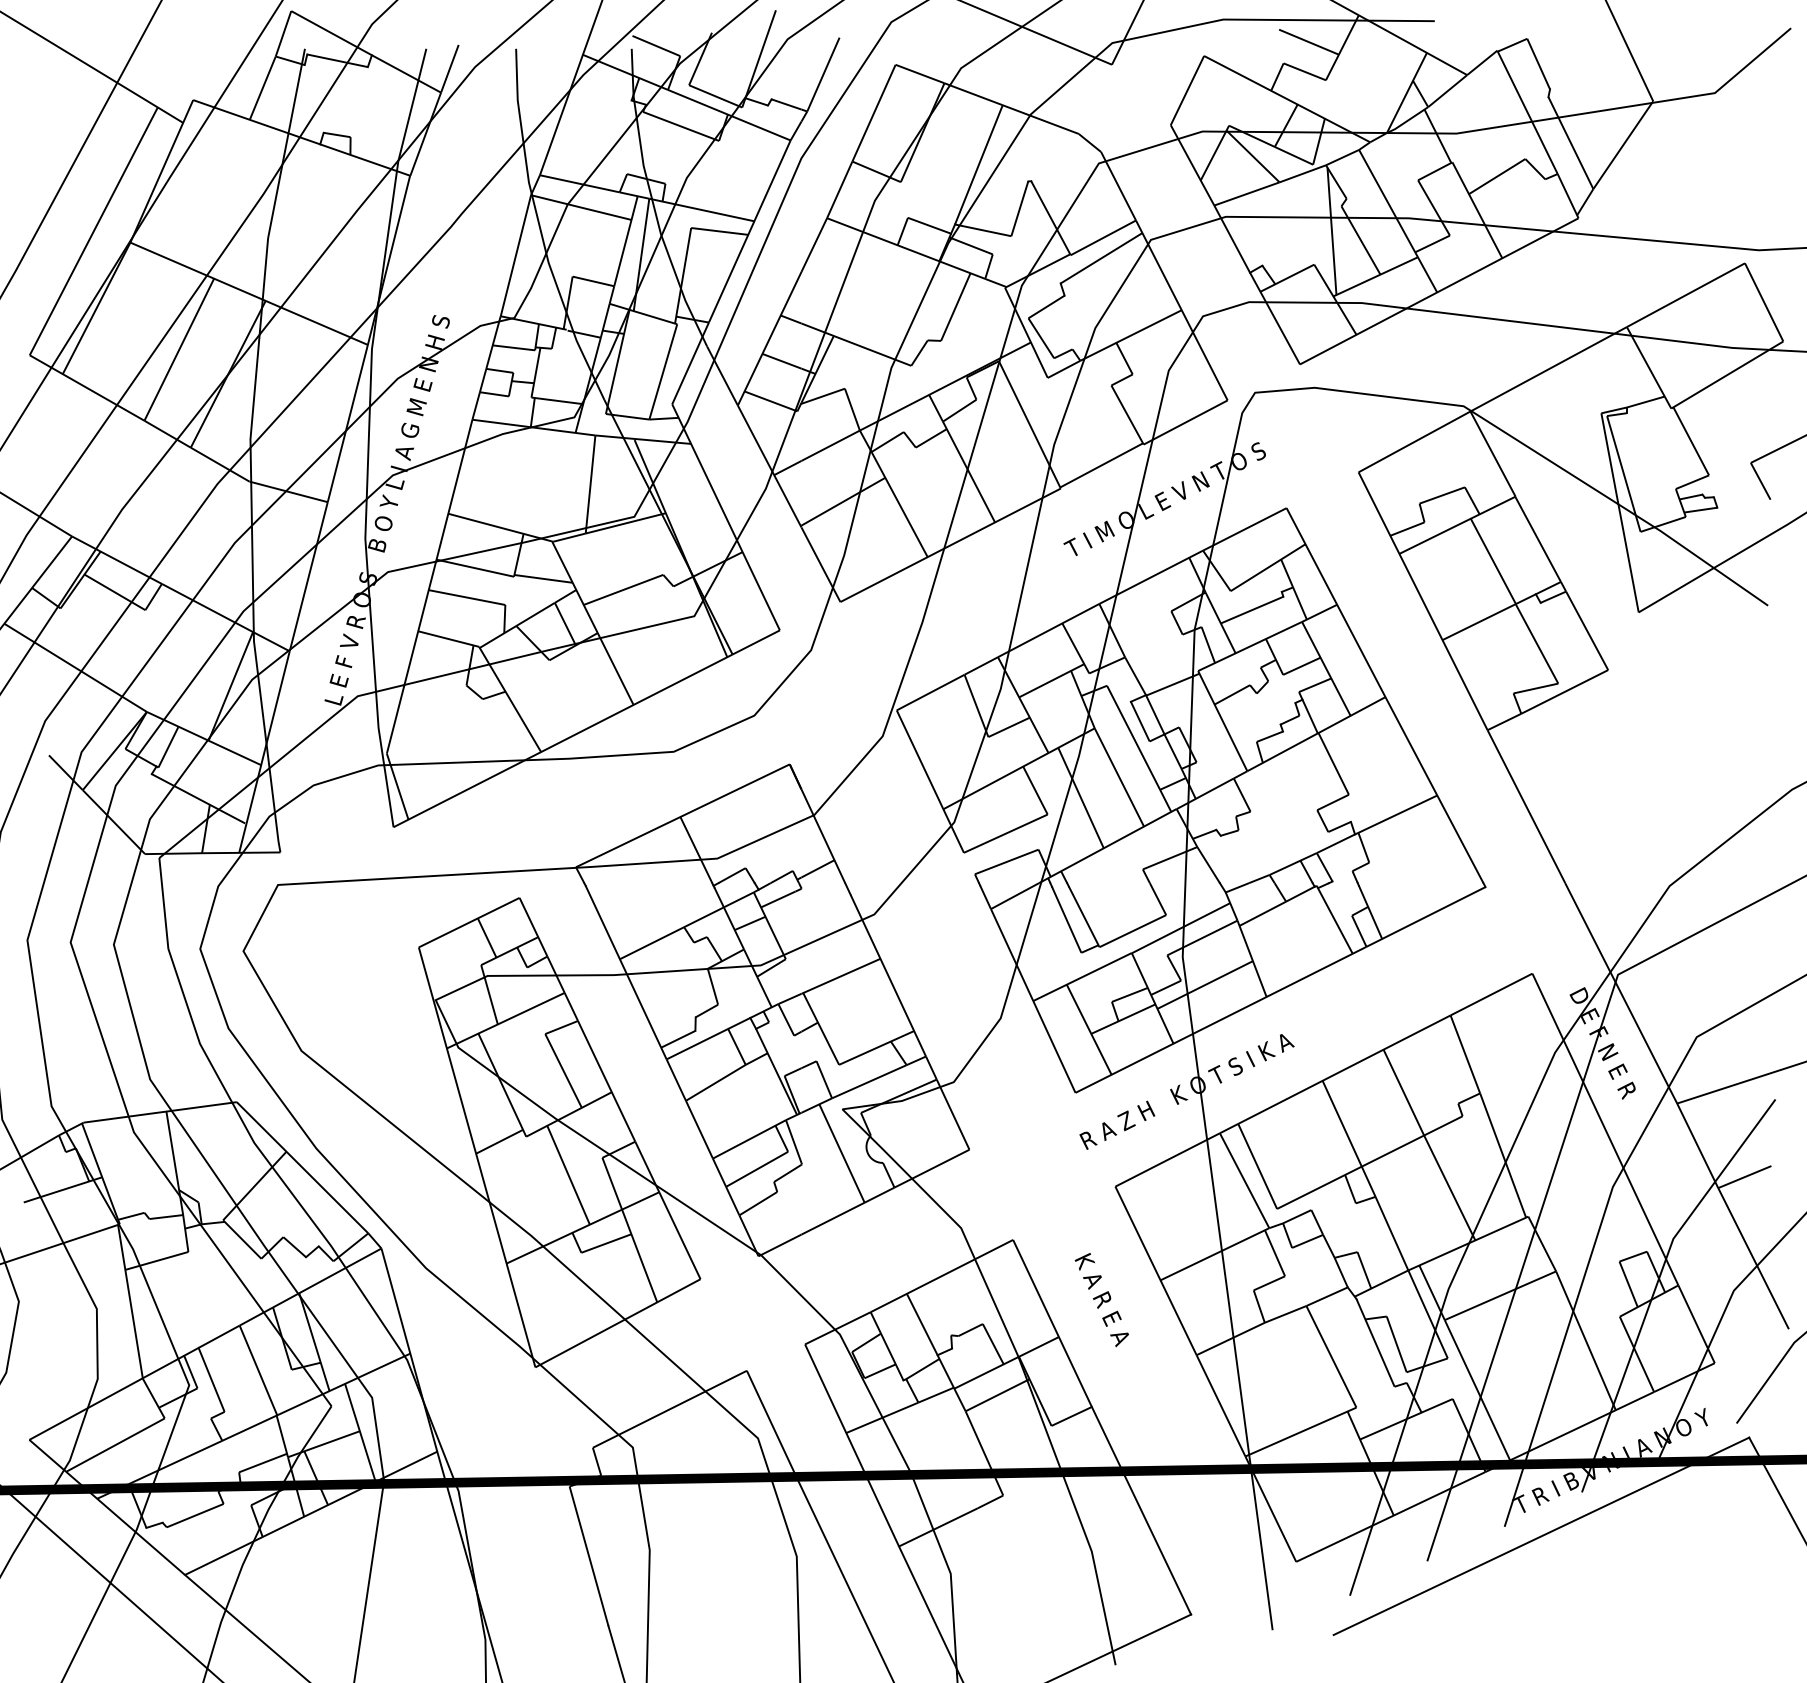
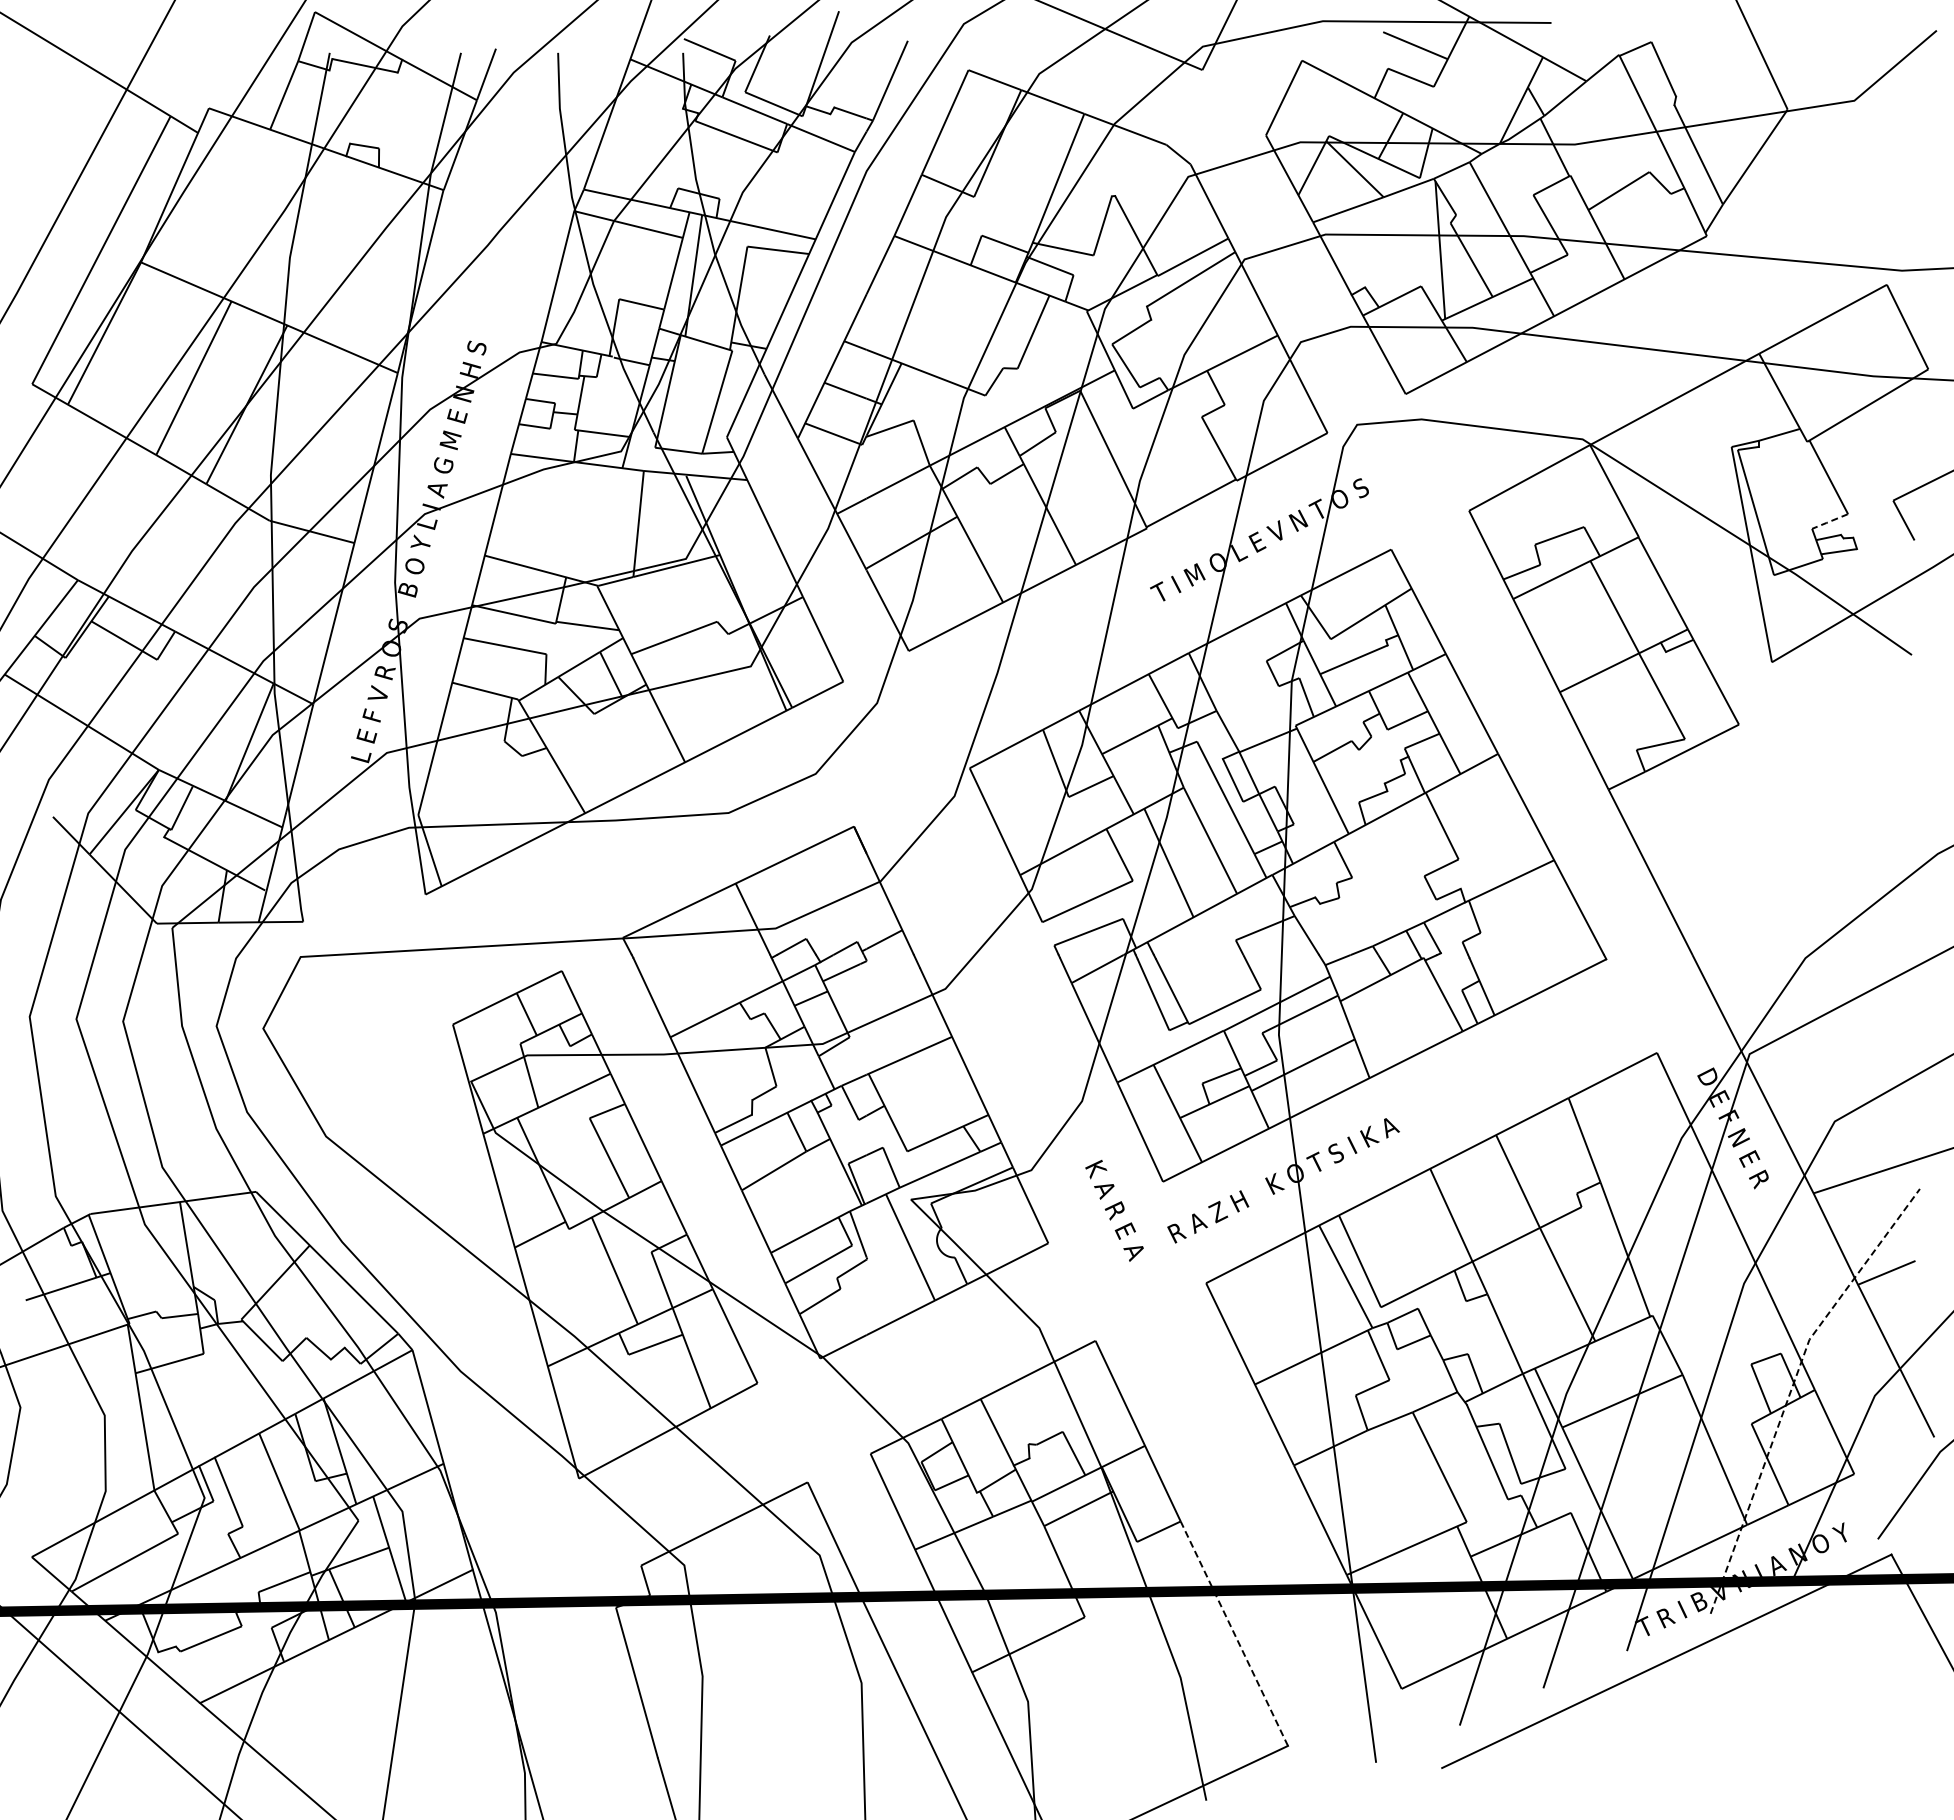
line: (1692, 482) -> (1830, 521), solid -> dashed
line: (1656, 1284) -> (1791, 1388), solid -> dashed
text: (1101, 1299) -> (1114, 1210), moved
line: (1141, 1510) -> (1234, 1633), solid -> dashed

